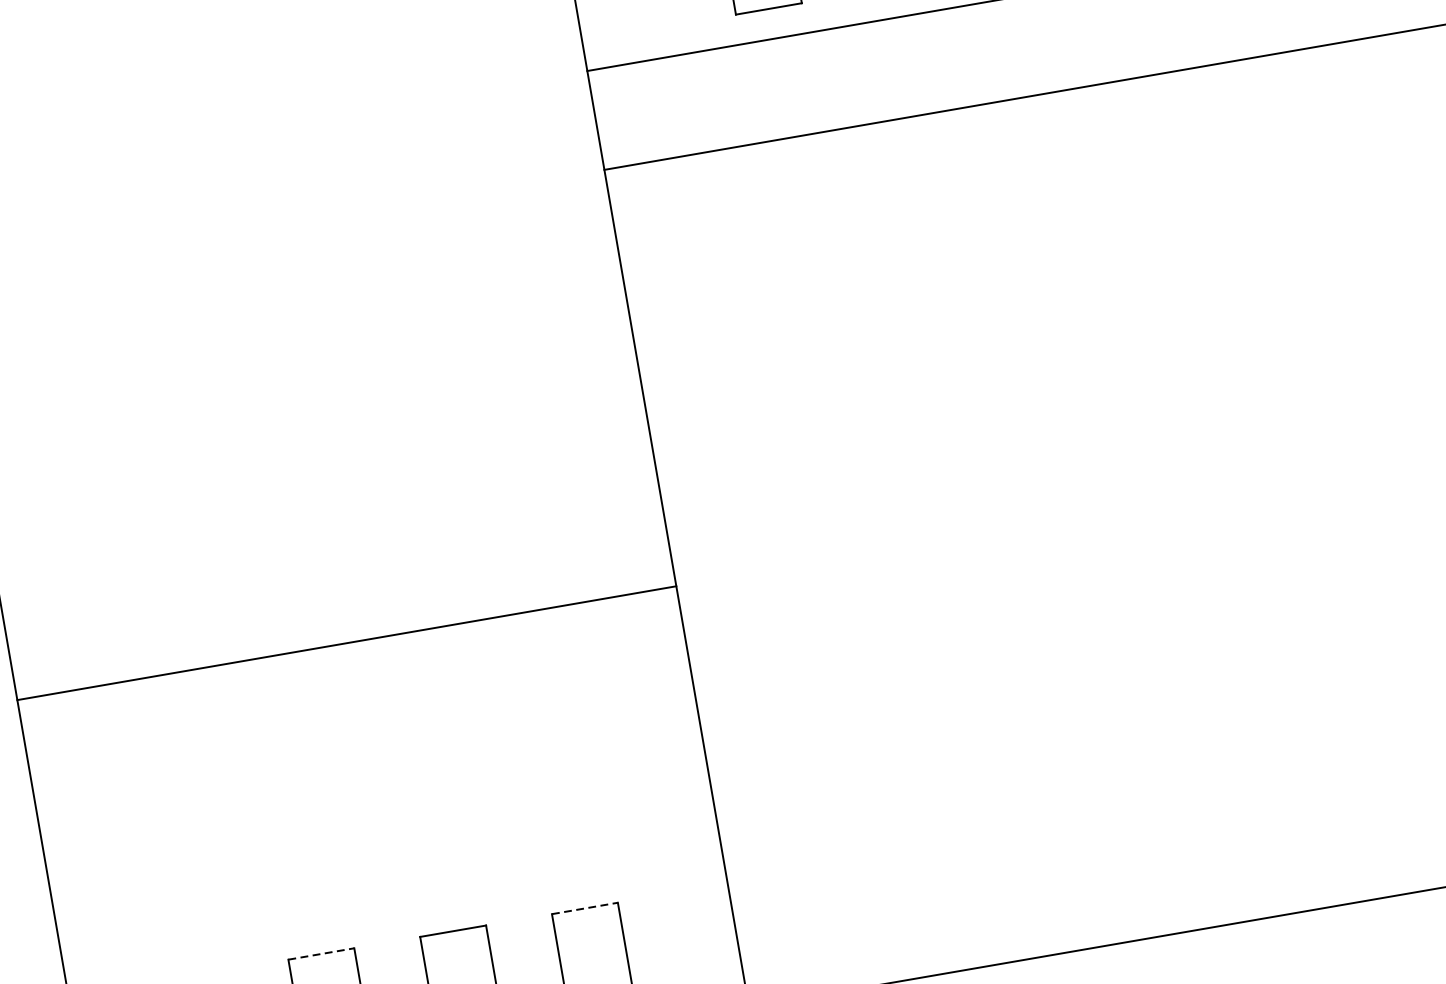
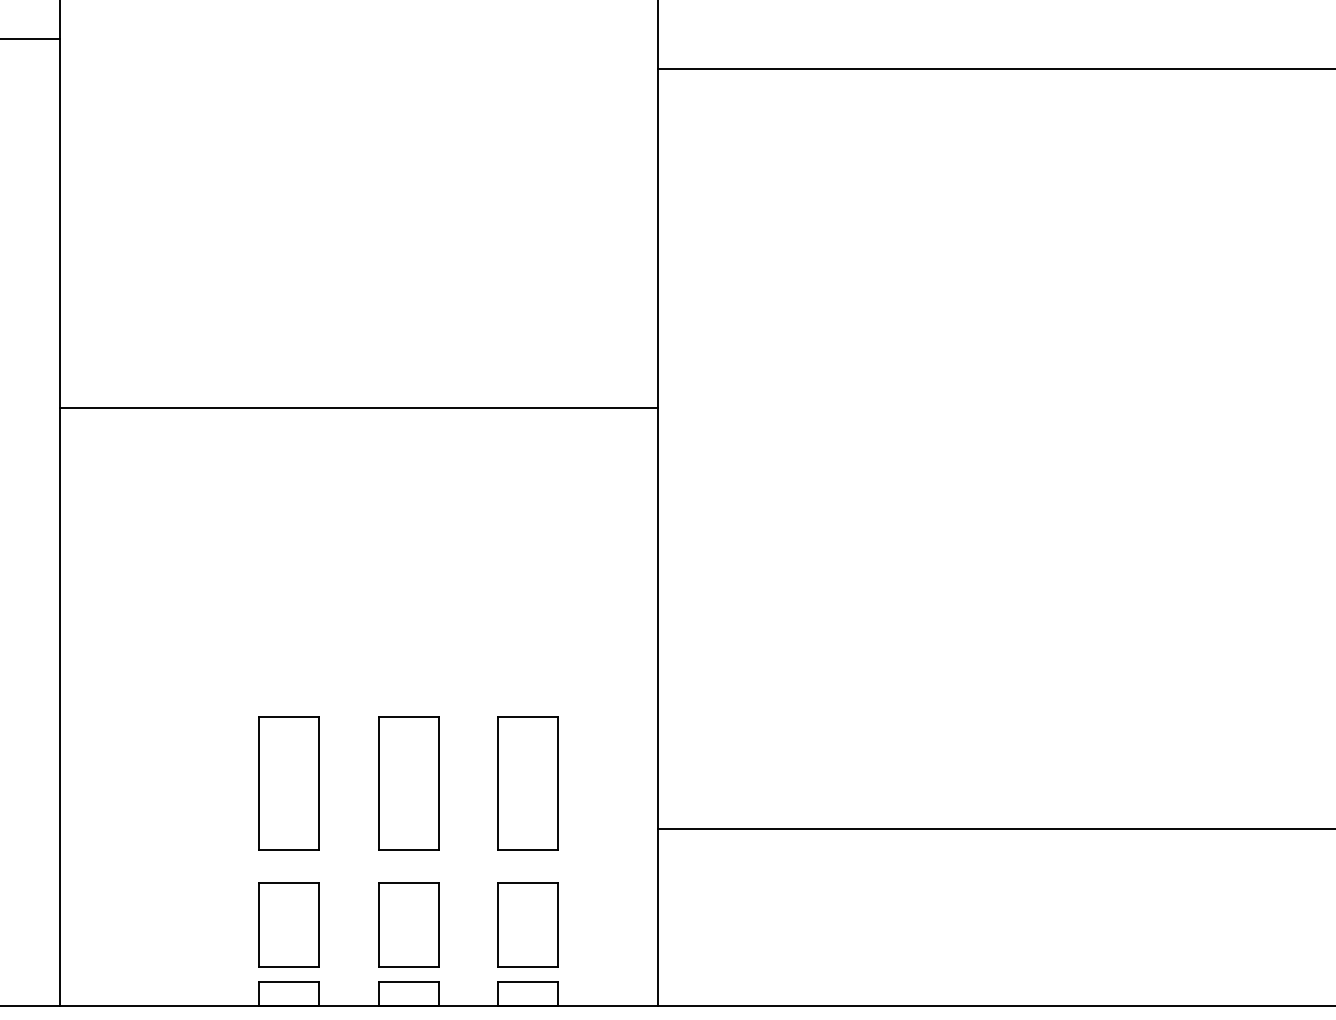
line: (346, 643) -> (358, 408), moved
line: (585, 908) -> (528, 717), dashed -> solid
line: (321, 954) -> (289, 717), dashed -> solid

